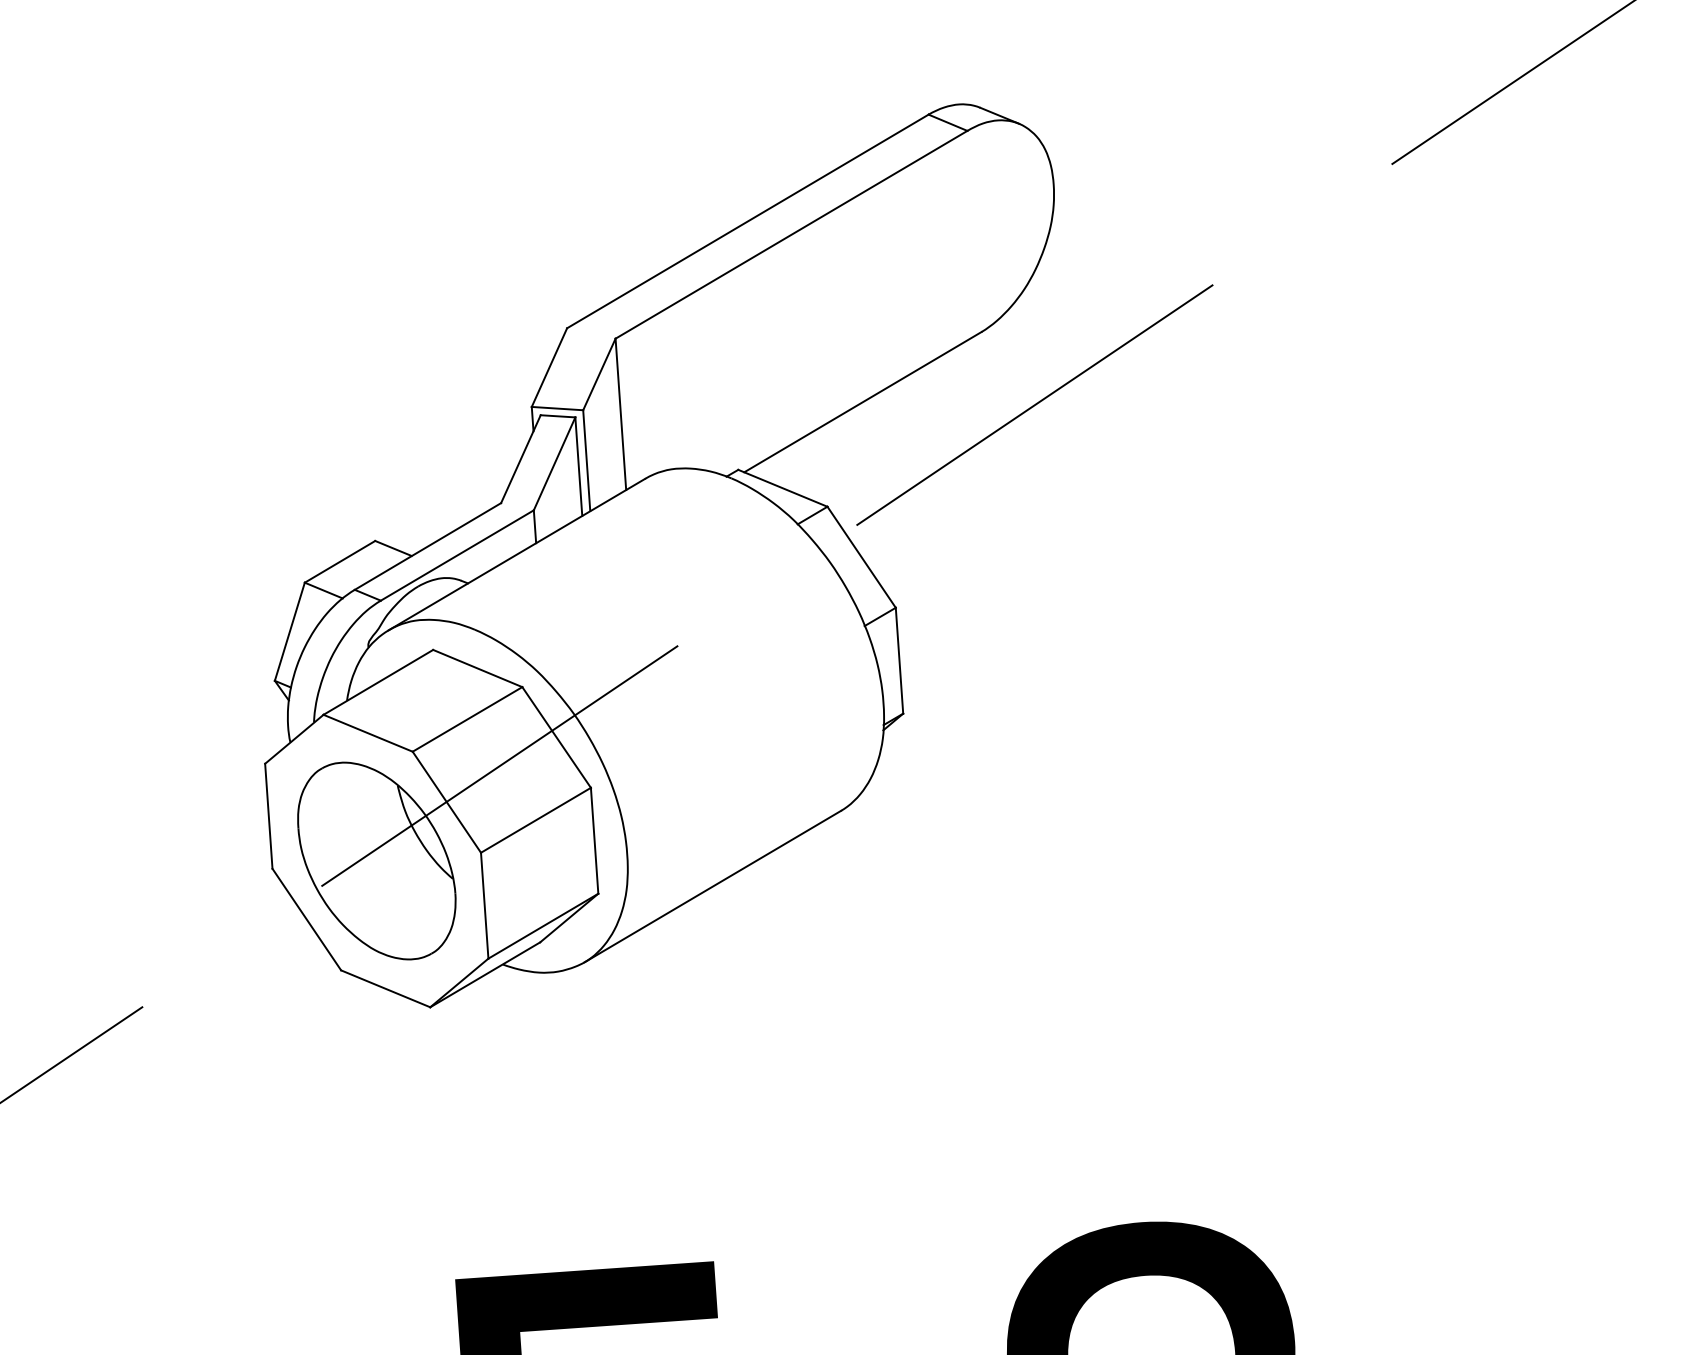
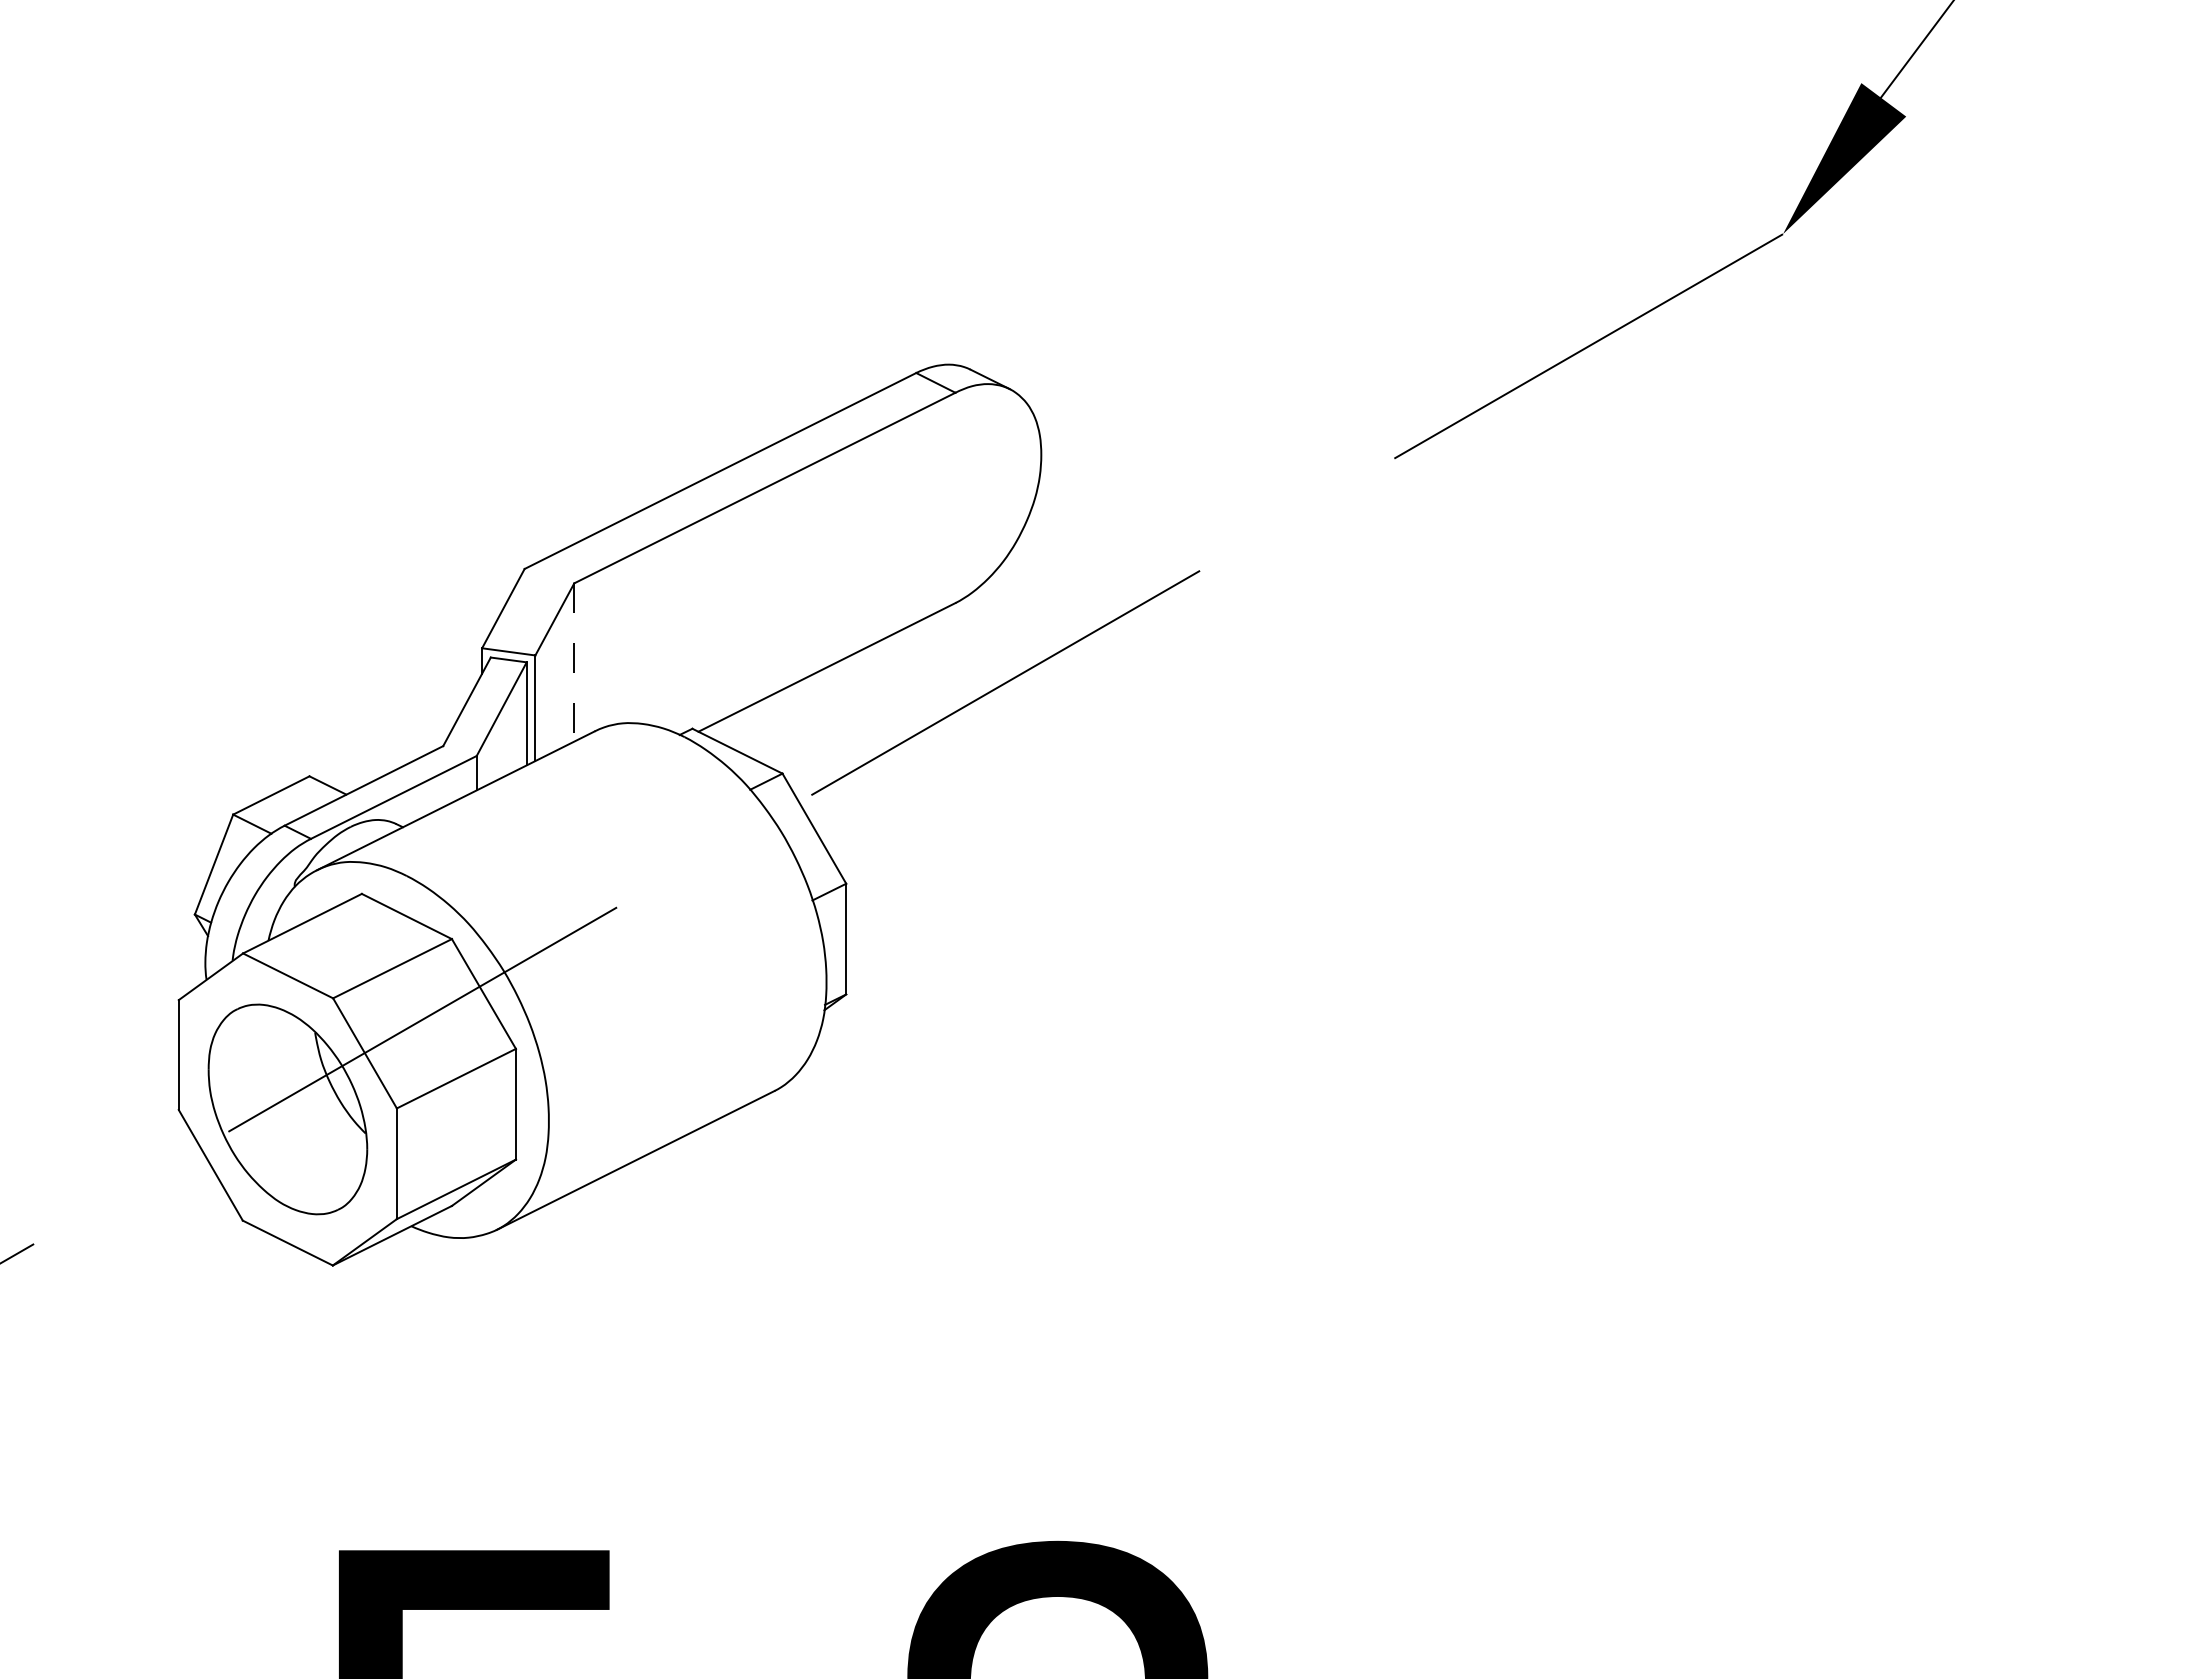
line: (621, 414) -> (574, 662), solid -> dashed

